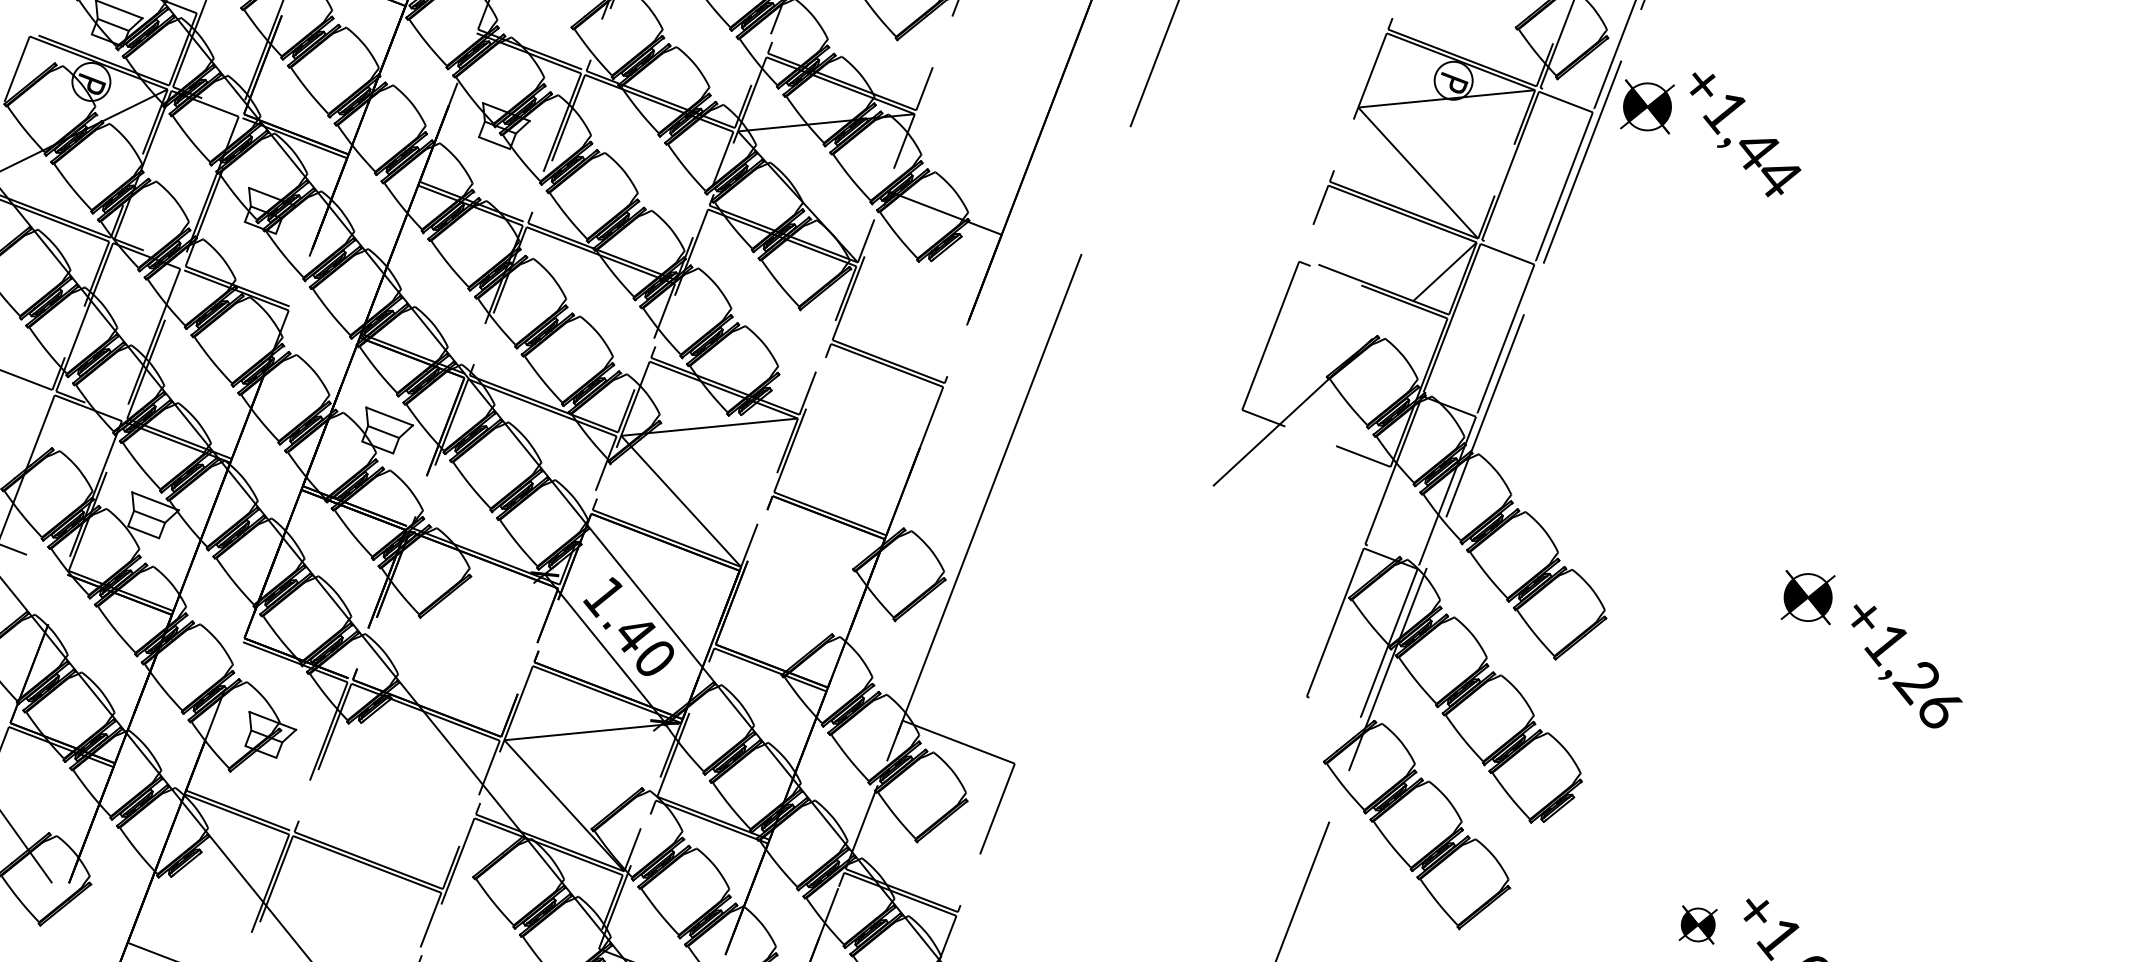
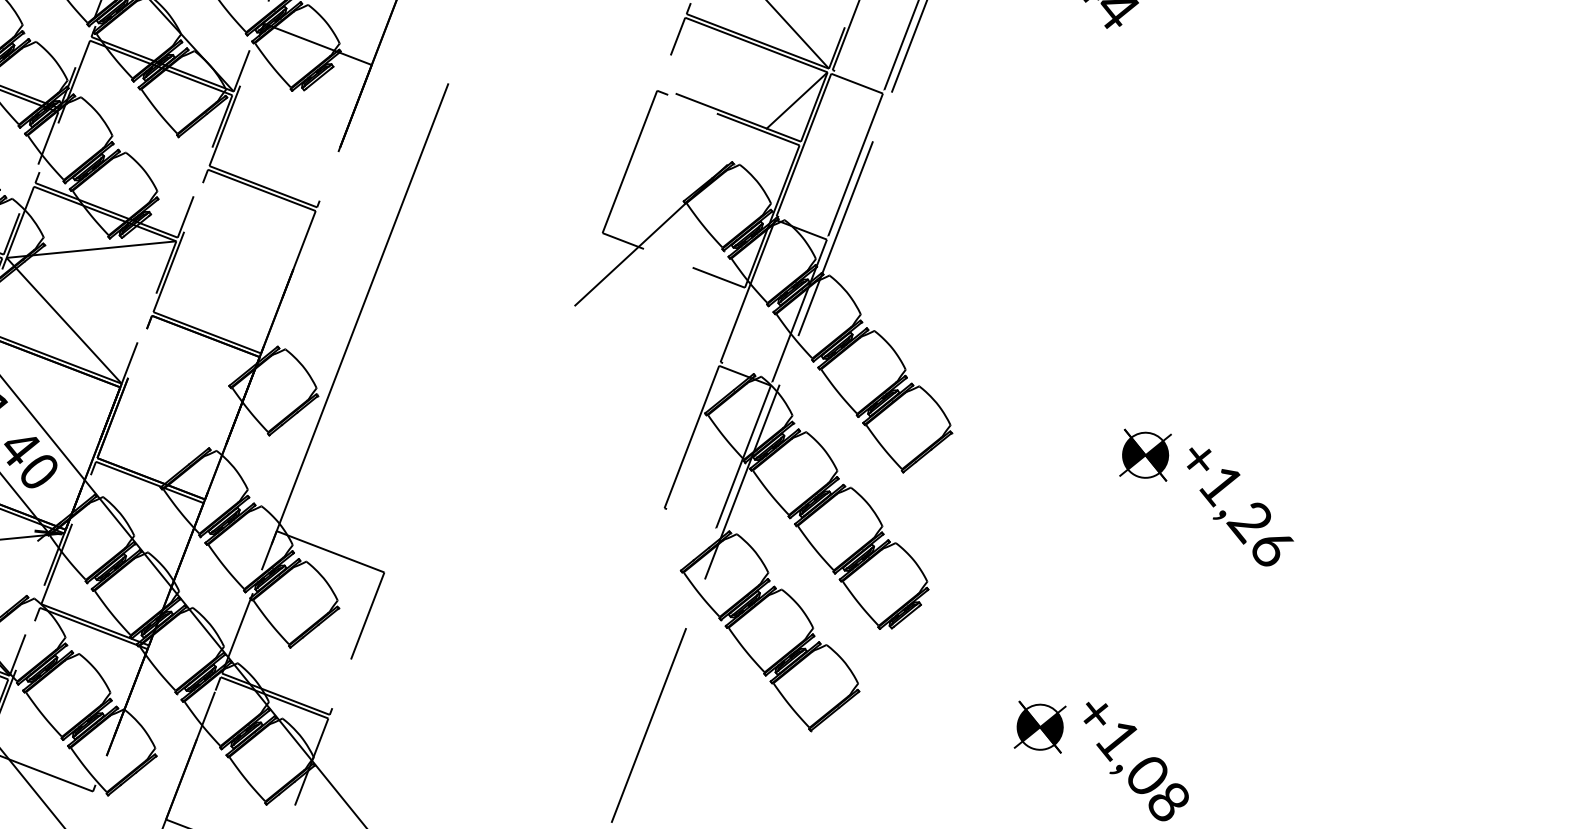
part: (1807, 597) -> (1144, 455), moved
text: (1906, 666) -> (1239, 507), moved
part: (1697, 924) -> (1039, 726), size x1.43

